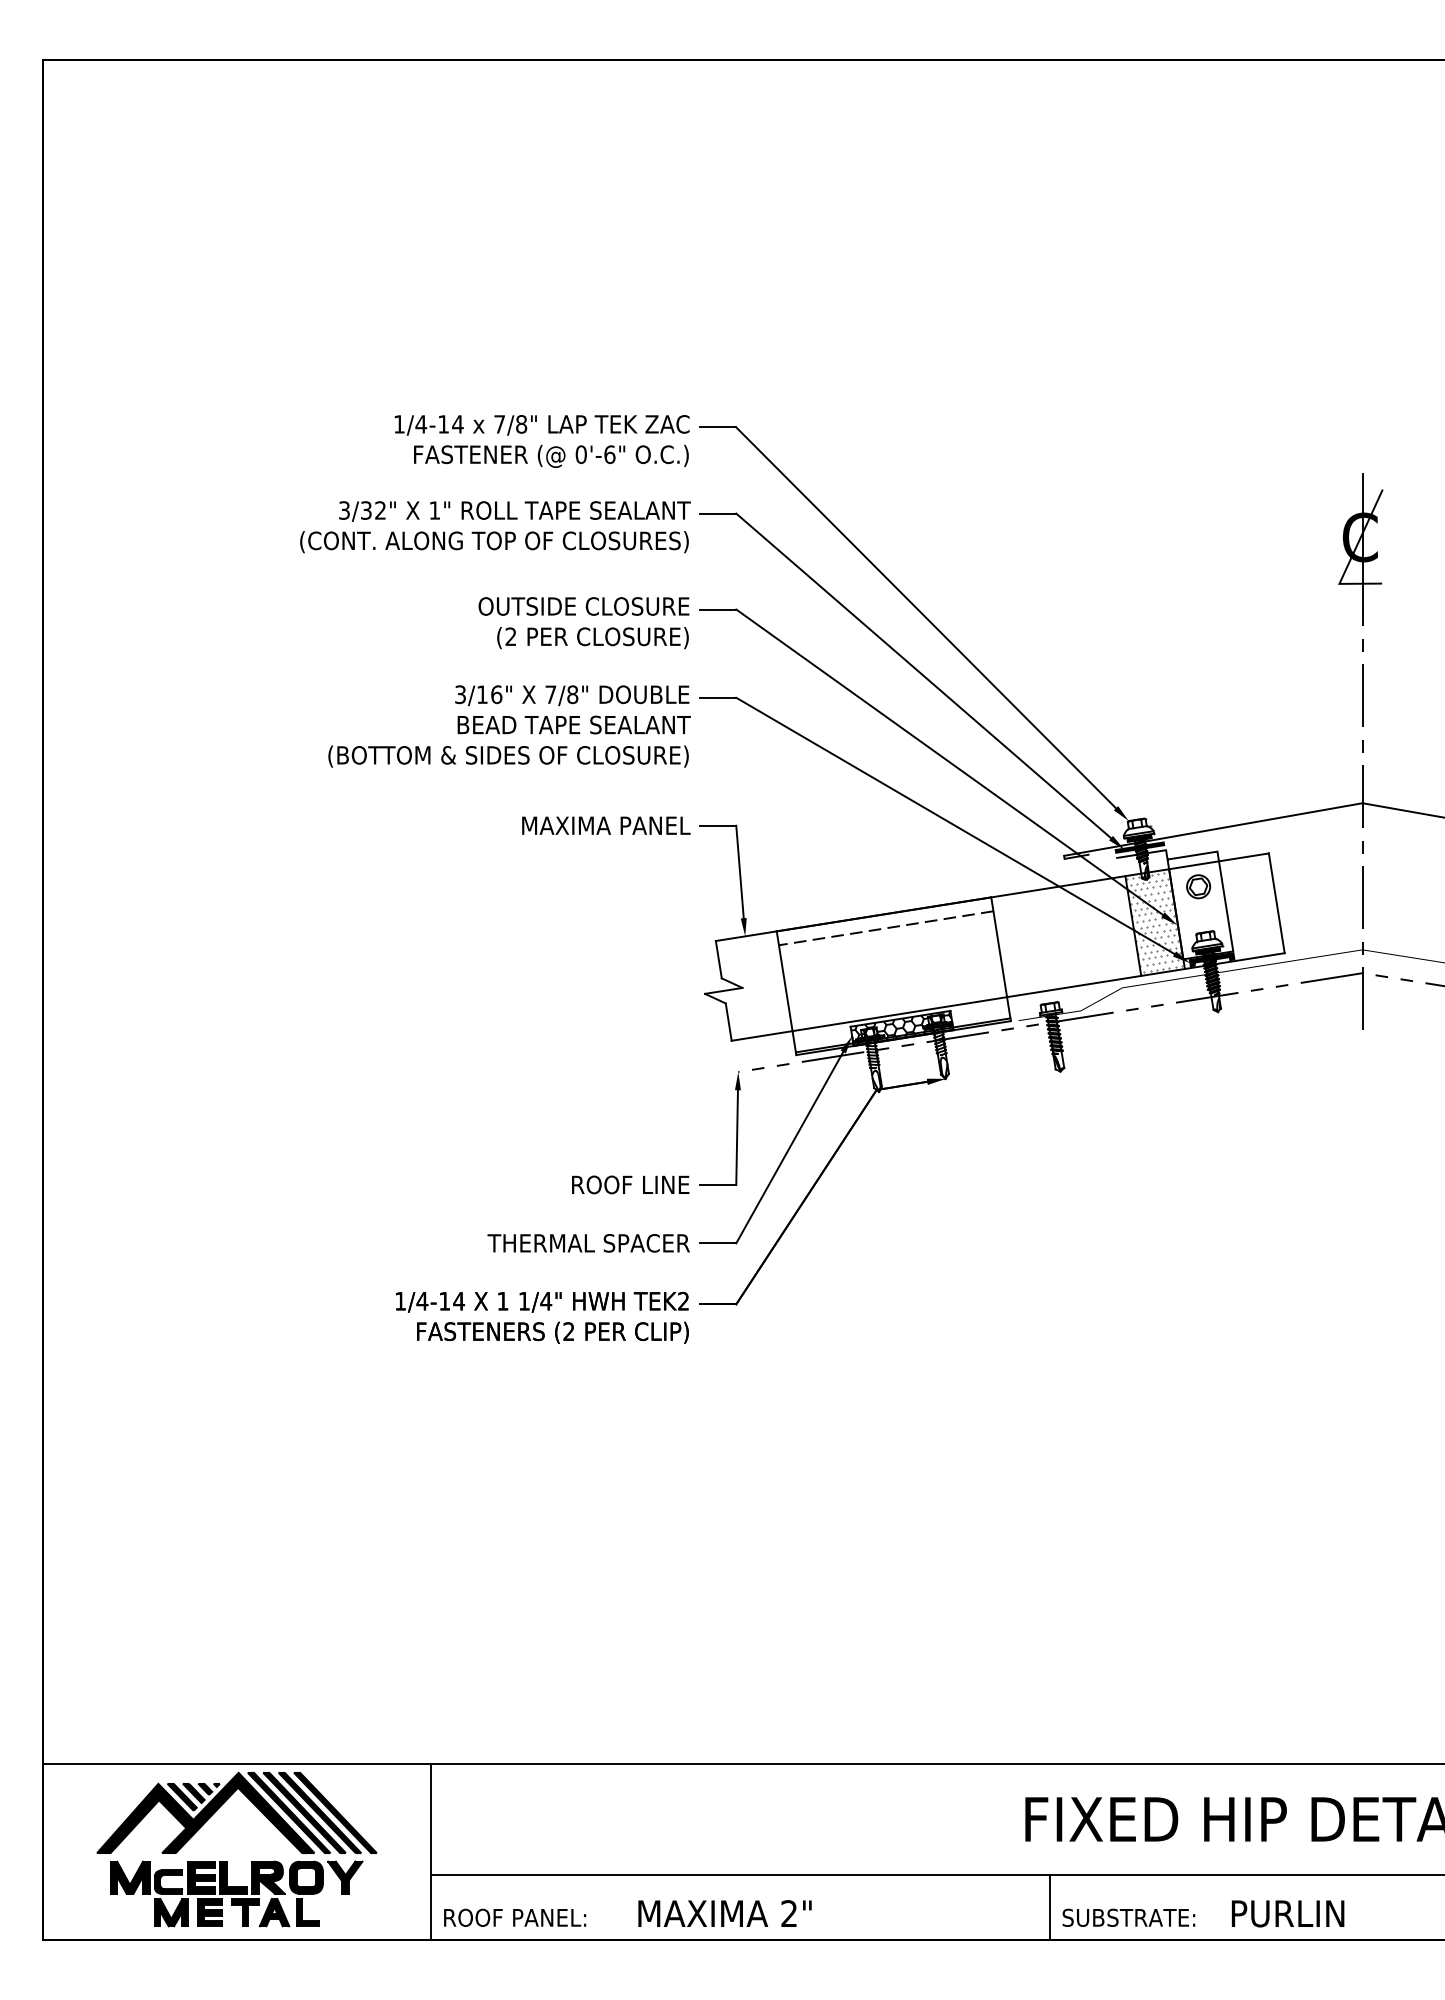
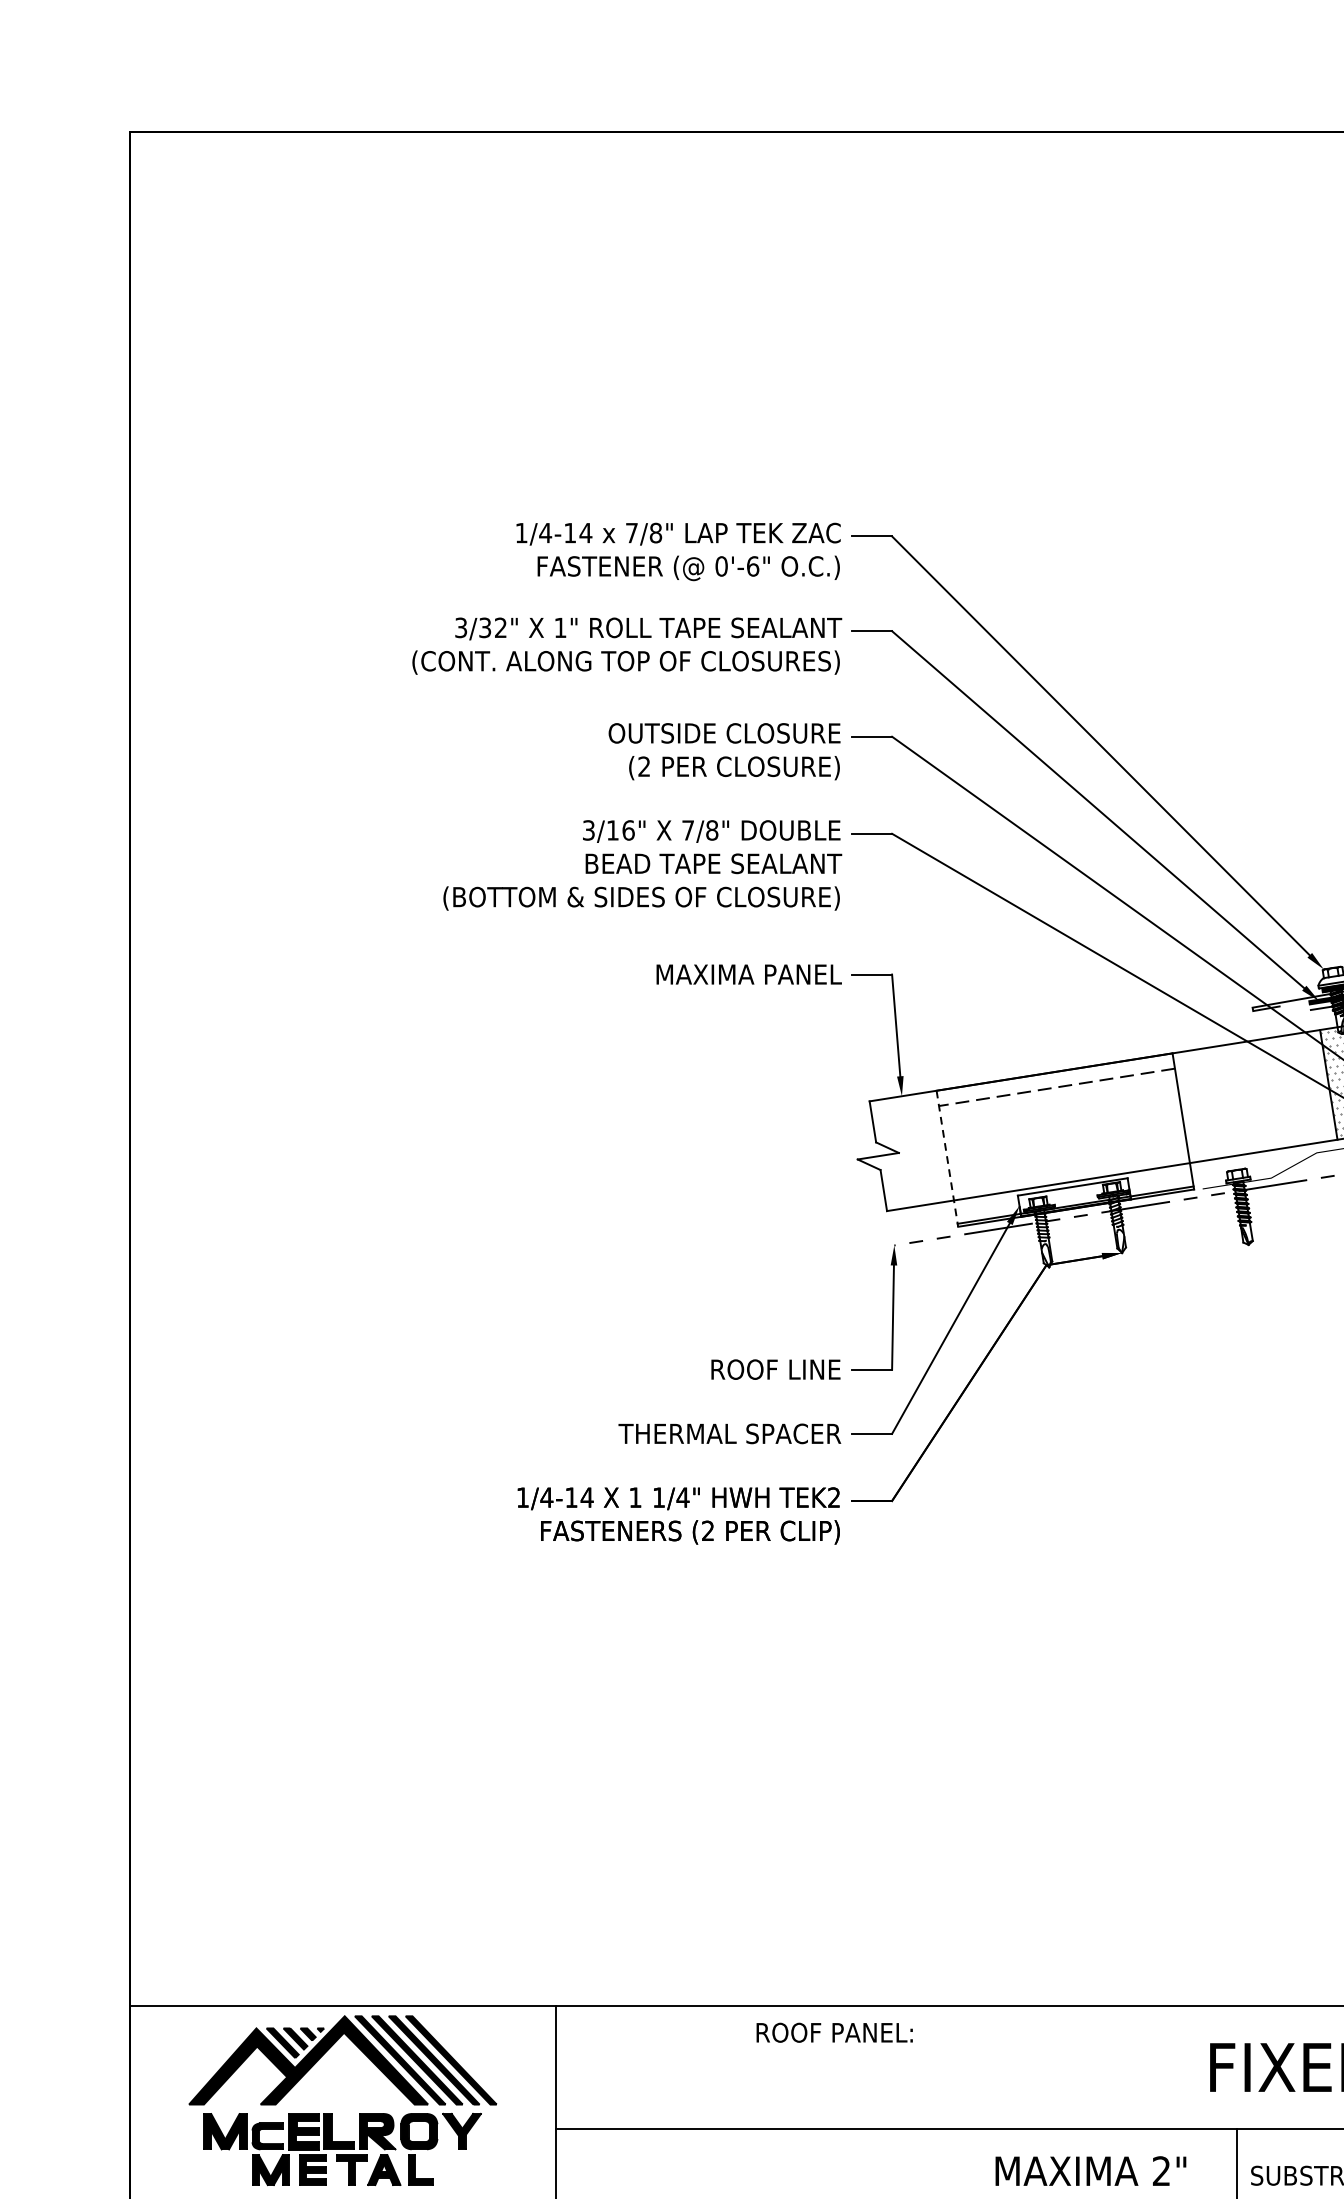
line: (786, 993) -> (947, 1159), solid -> dashed
hatch: (902, 1027) -> (1074, 1196), removed
text: (724, 1913) -> (1090, 2170), moved
text: (515, 1917) -> (835, 2032), moved

